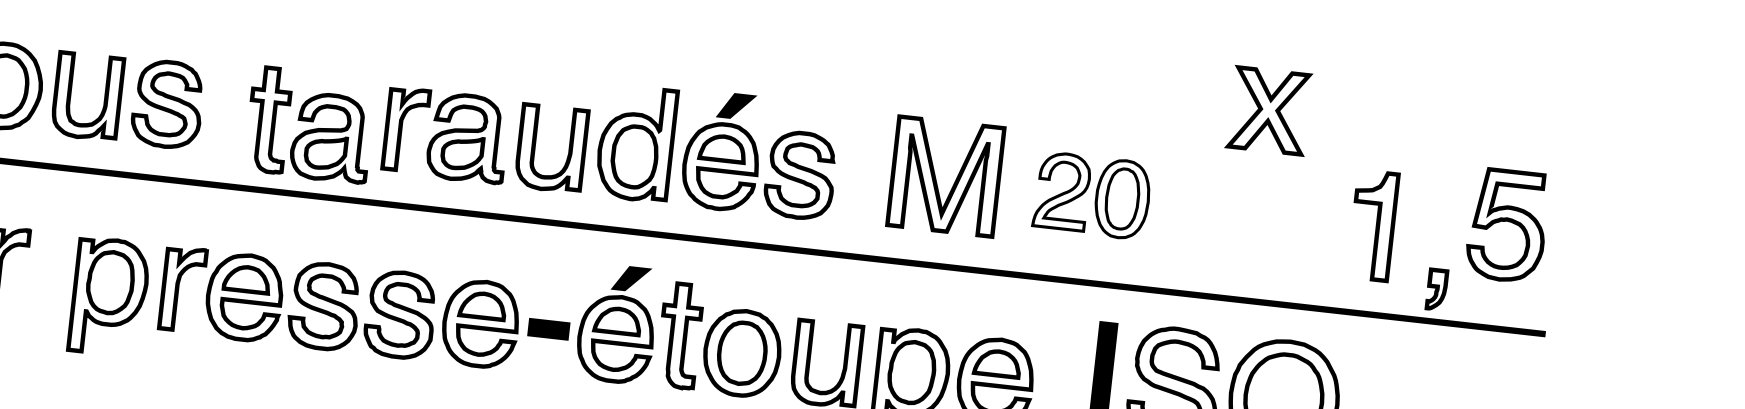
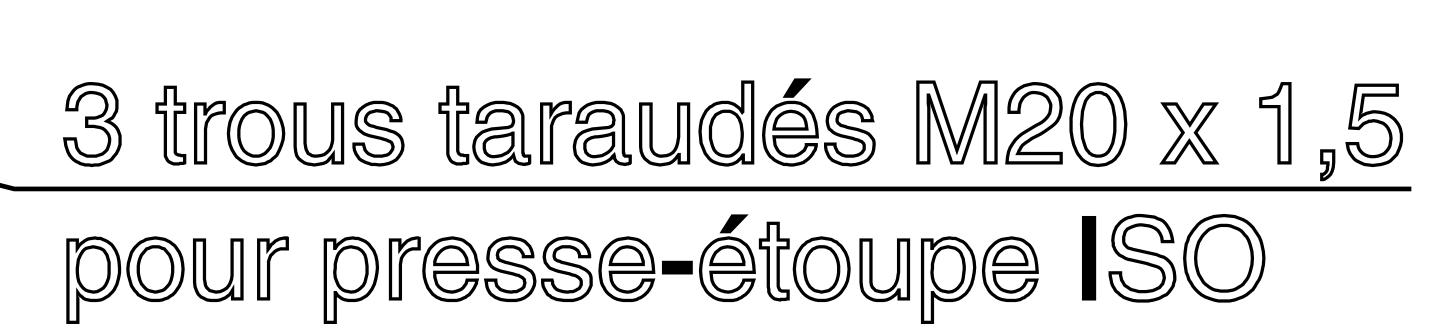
part: (1269, 111) -> (1189, 133), moved
part: (309, 124) -> (484, 125), moved
part: (1092, 195) -> (1066, 124), size x1.43
part: (1506, 224) -> (1373, 124), moved

